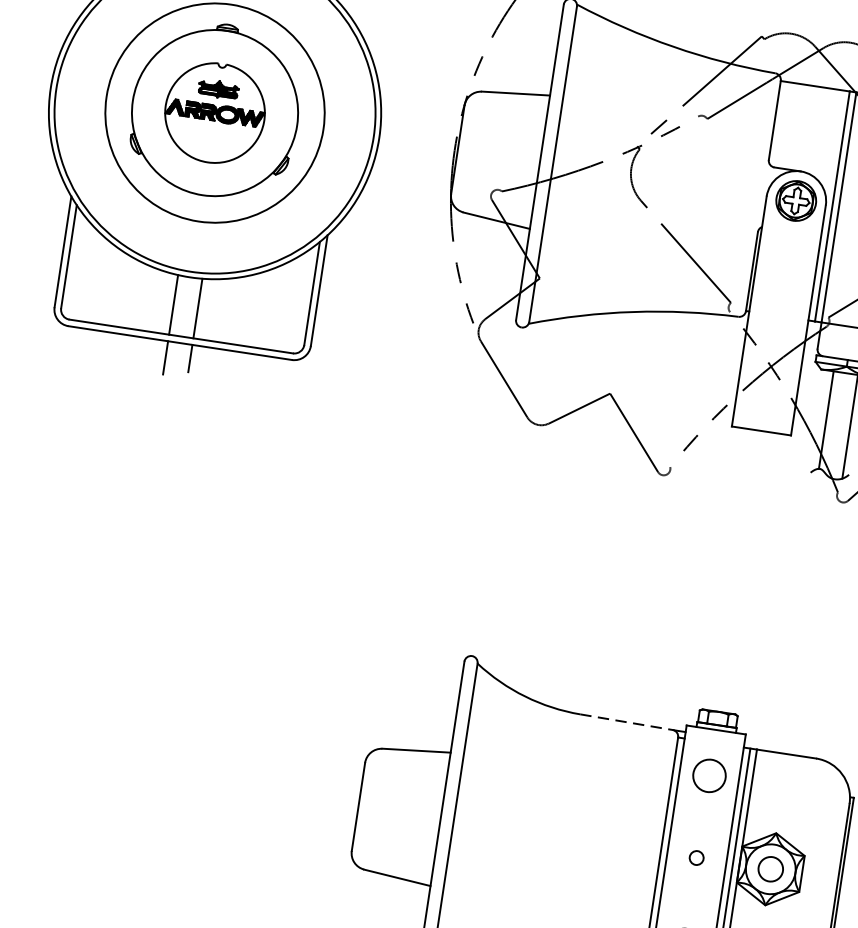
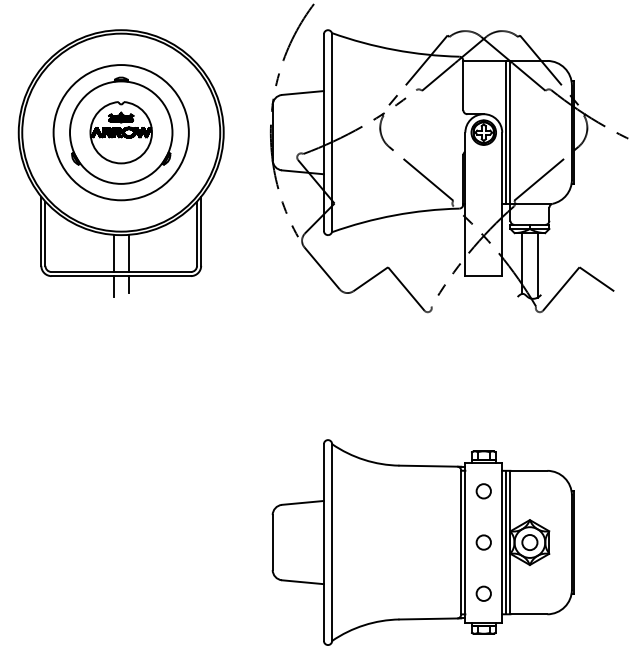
line: (629, 723) -> (430, 466), dashed -> solid
circle: (708, 776) -> (483, 491), size x0.71
circle: (696, 857) -> (483, 542), size x1.67

